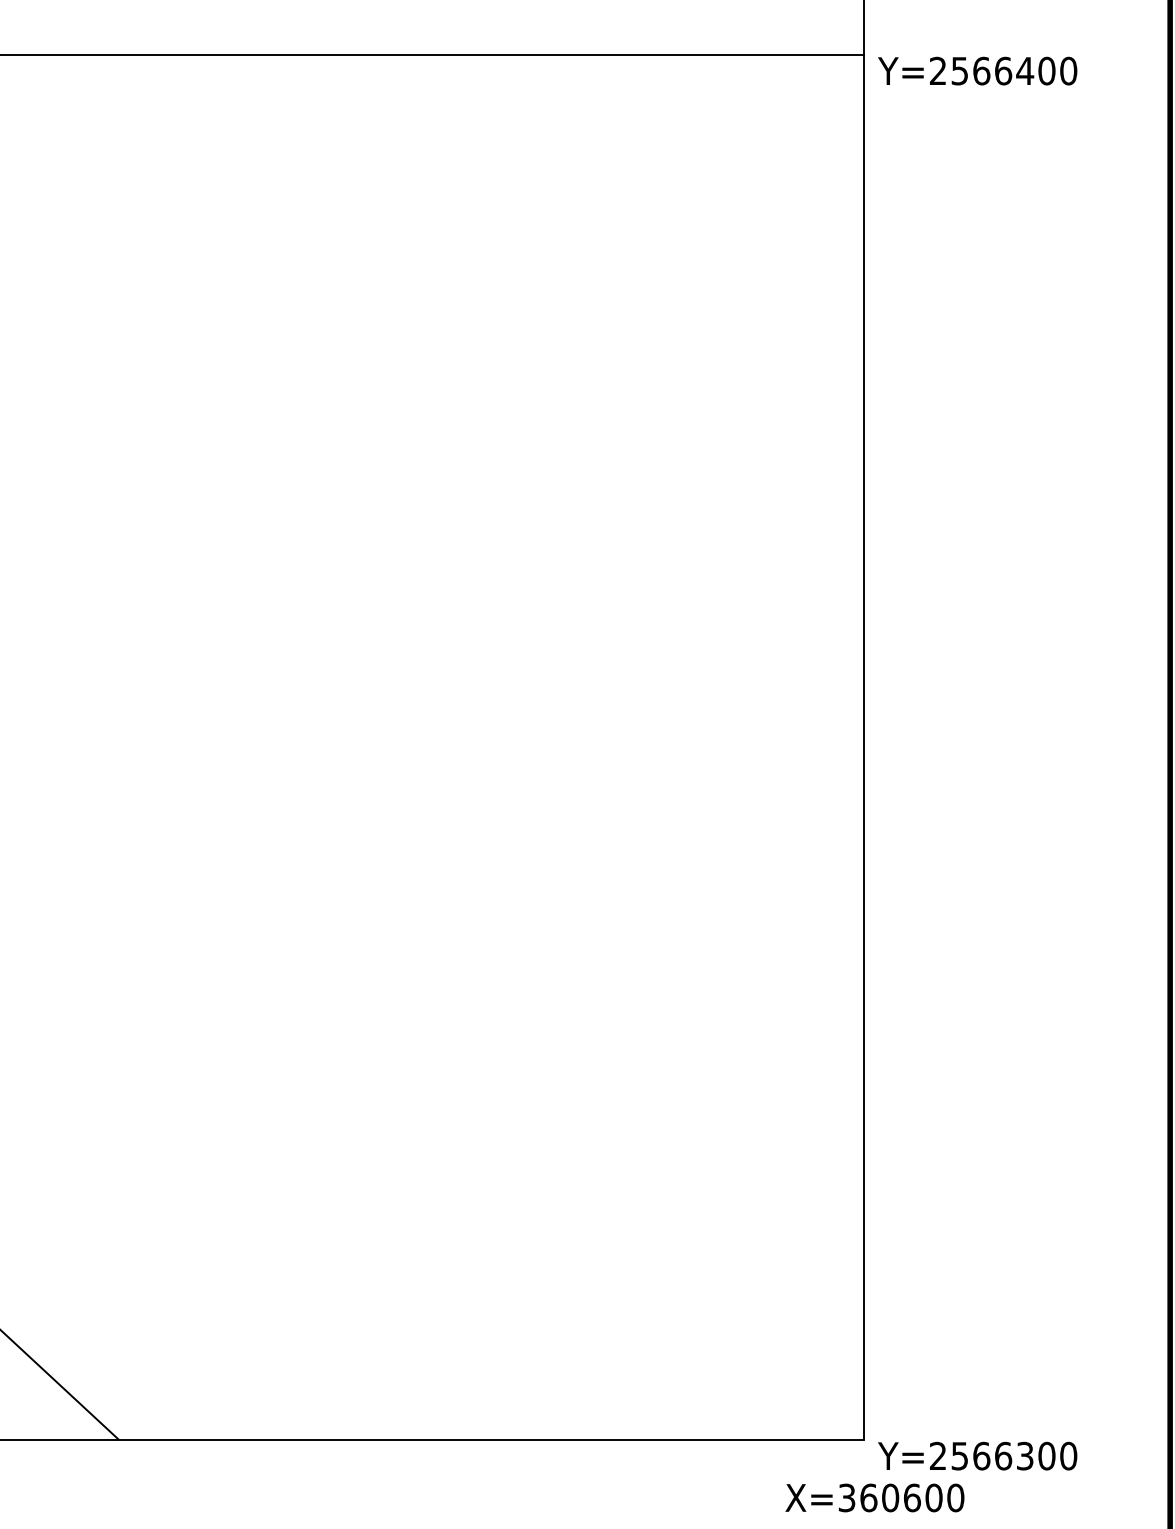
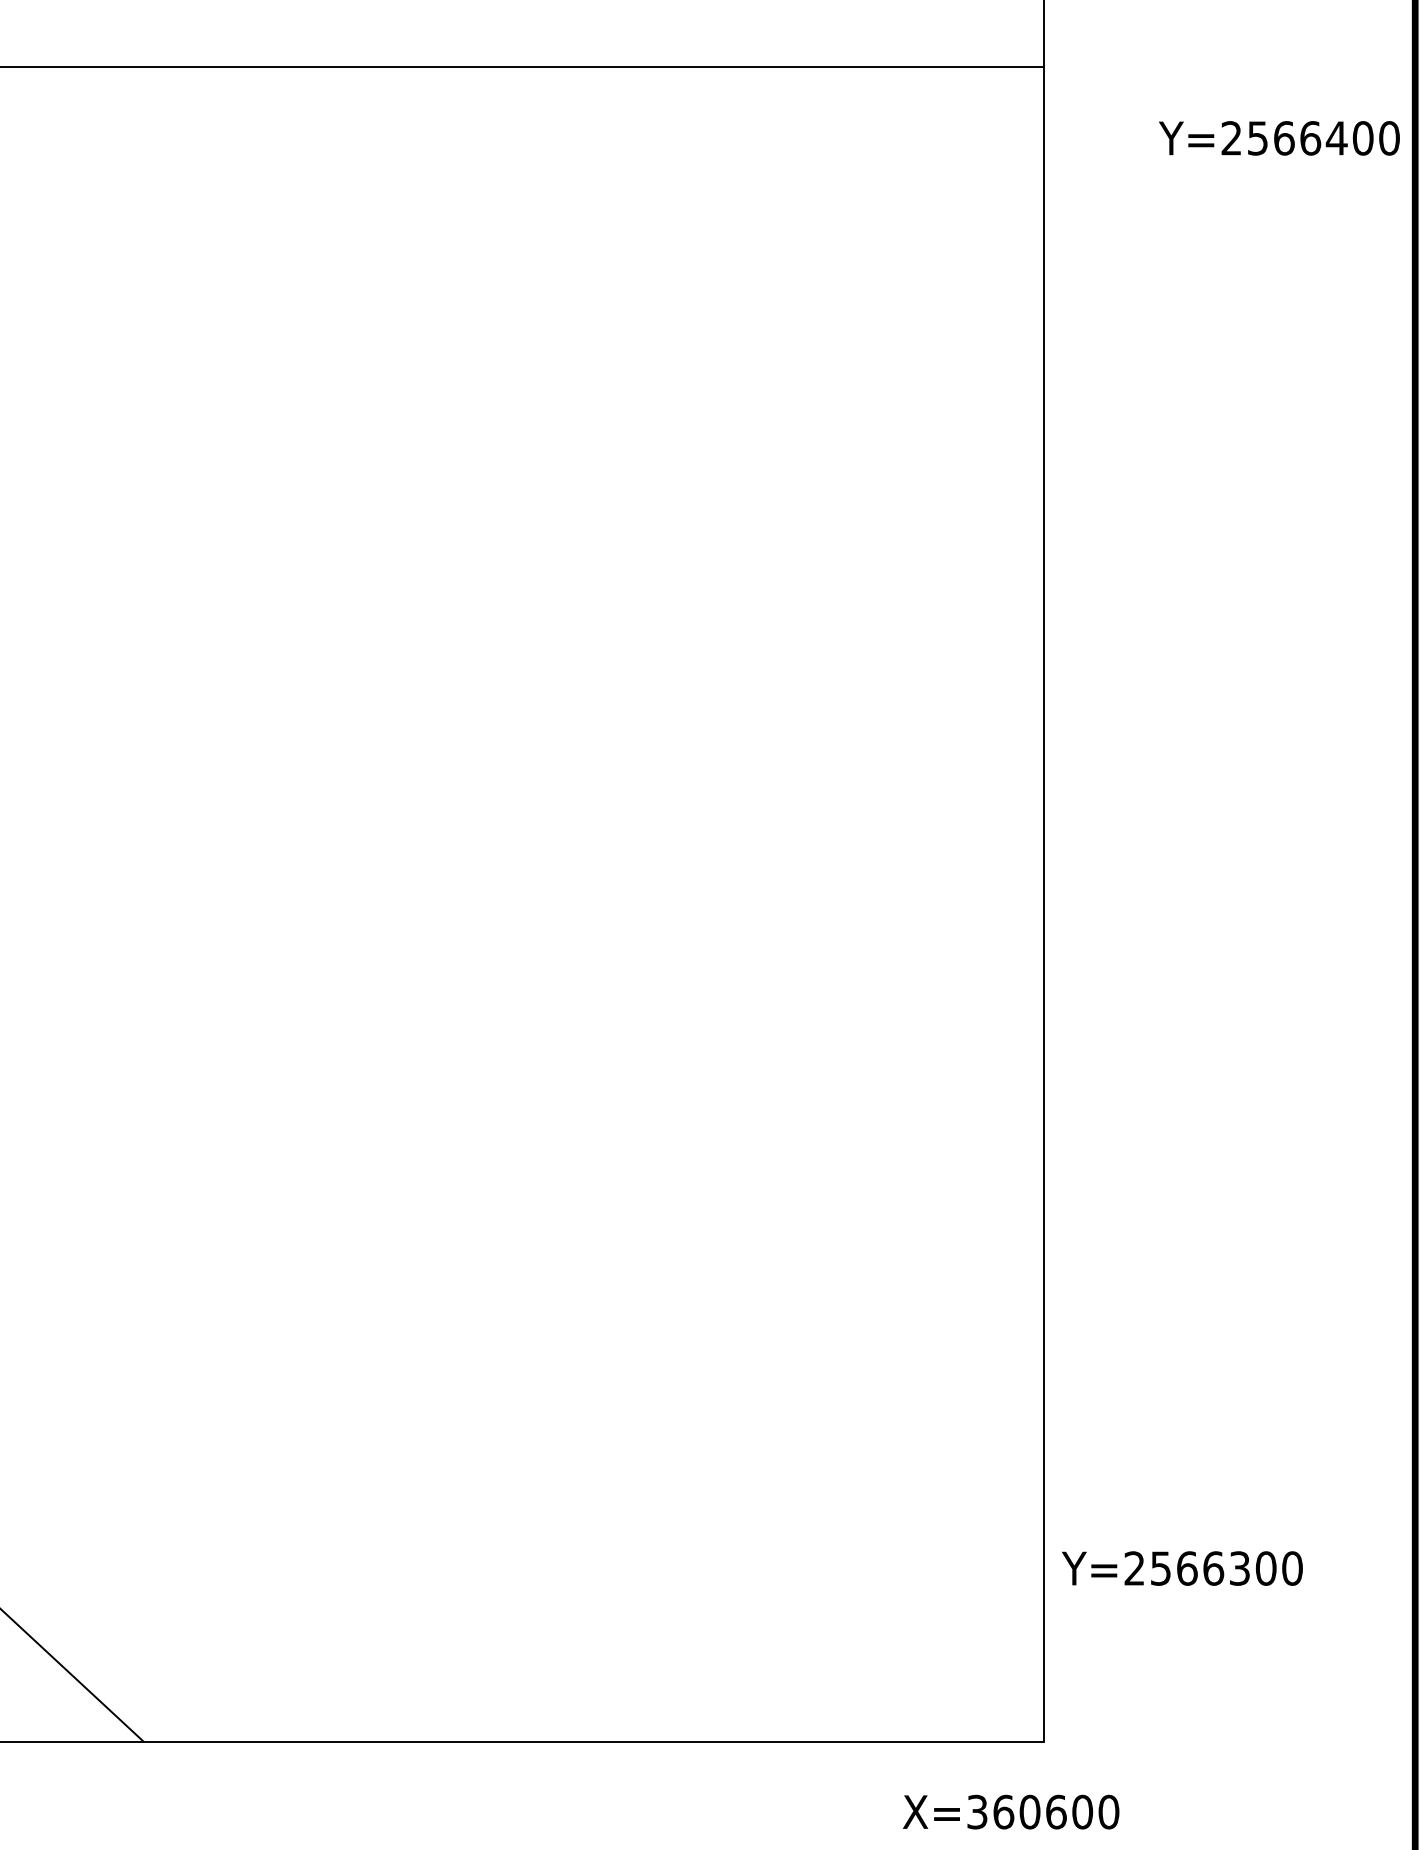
text: (977, 71) -> (1279, 138), moved
text: (977, 1456) -> (1182, 1568), moved
text: (875, 1497) -> (1011, 1811), moved

